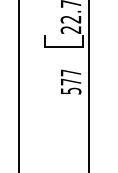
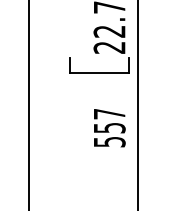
text: (71, 81) -> (110, 127), 577 -> 557

